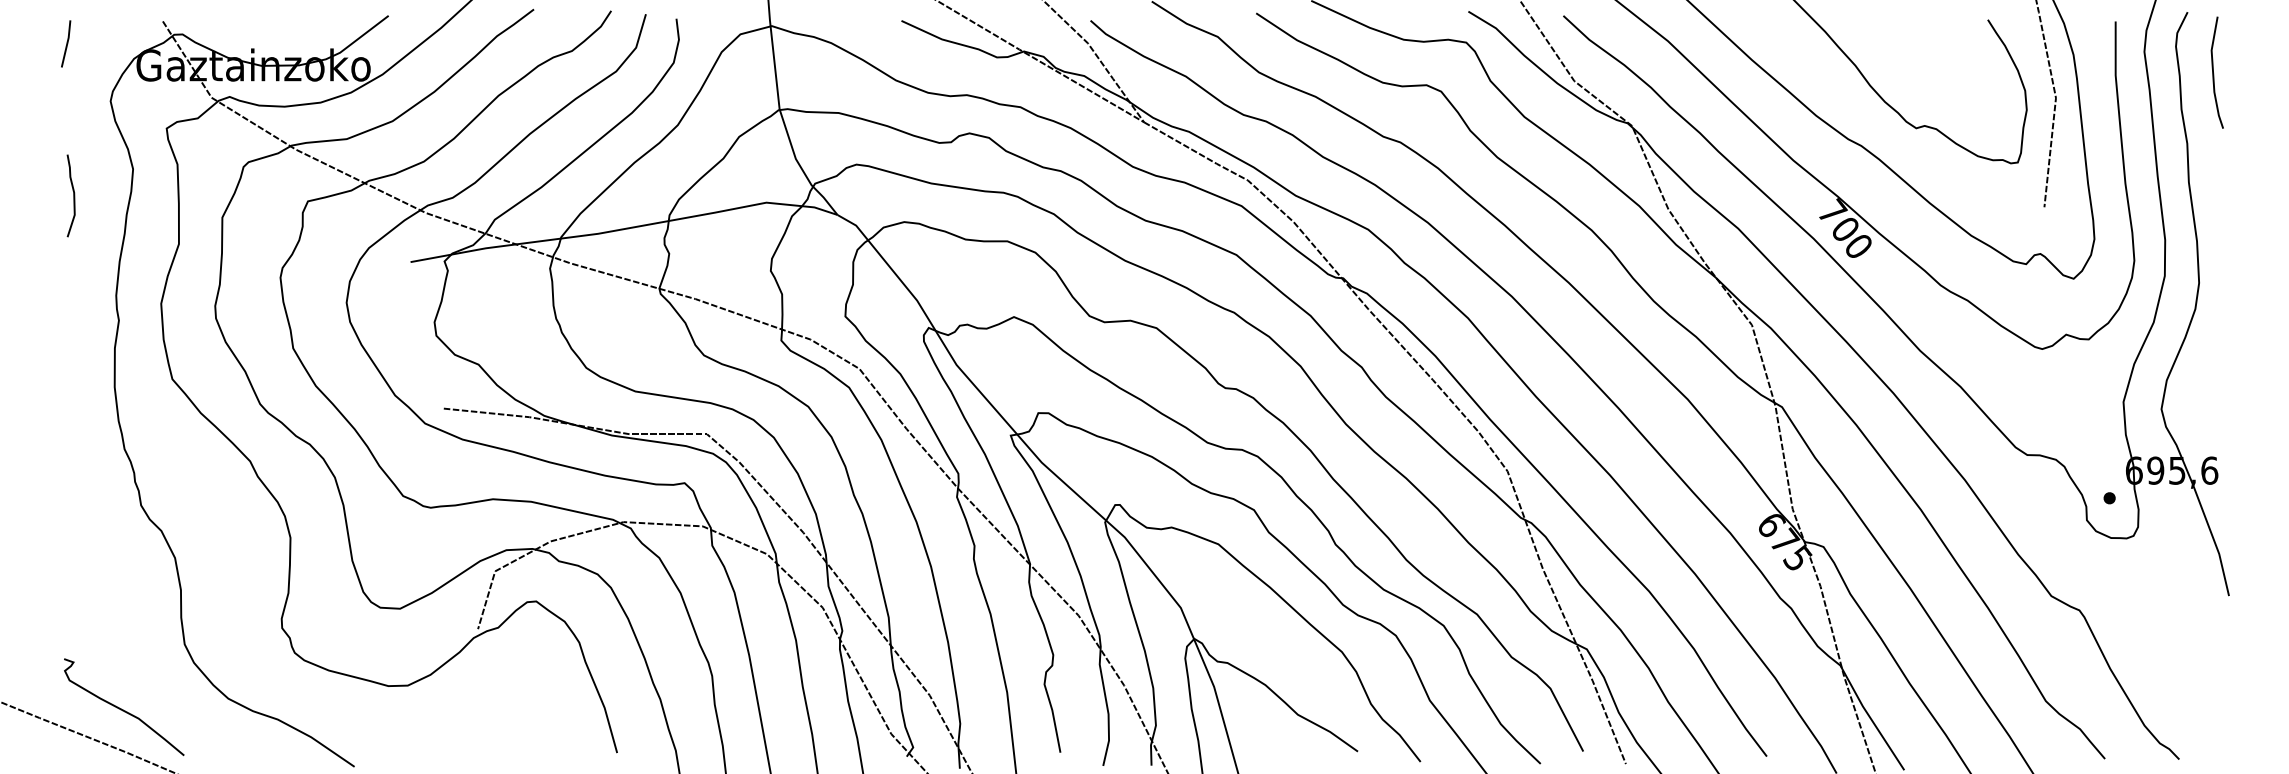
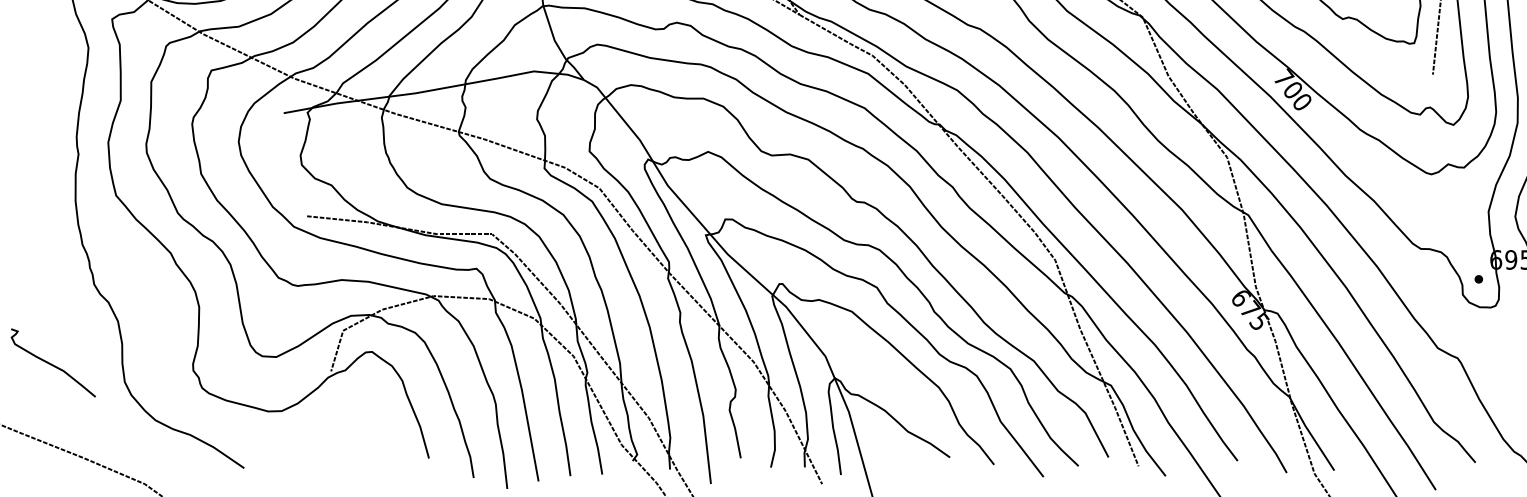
curve: (73, 195) -> (46, 66), removed
curve: (123, 709) -> (52, 364), moved

